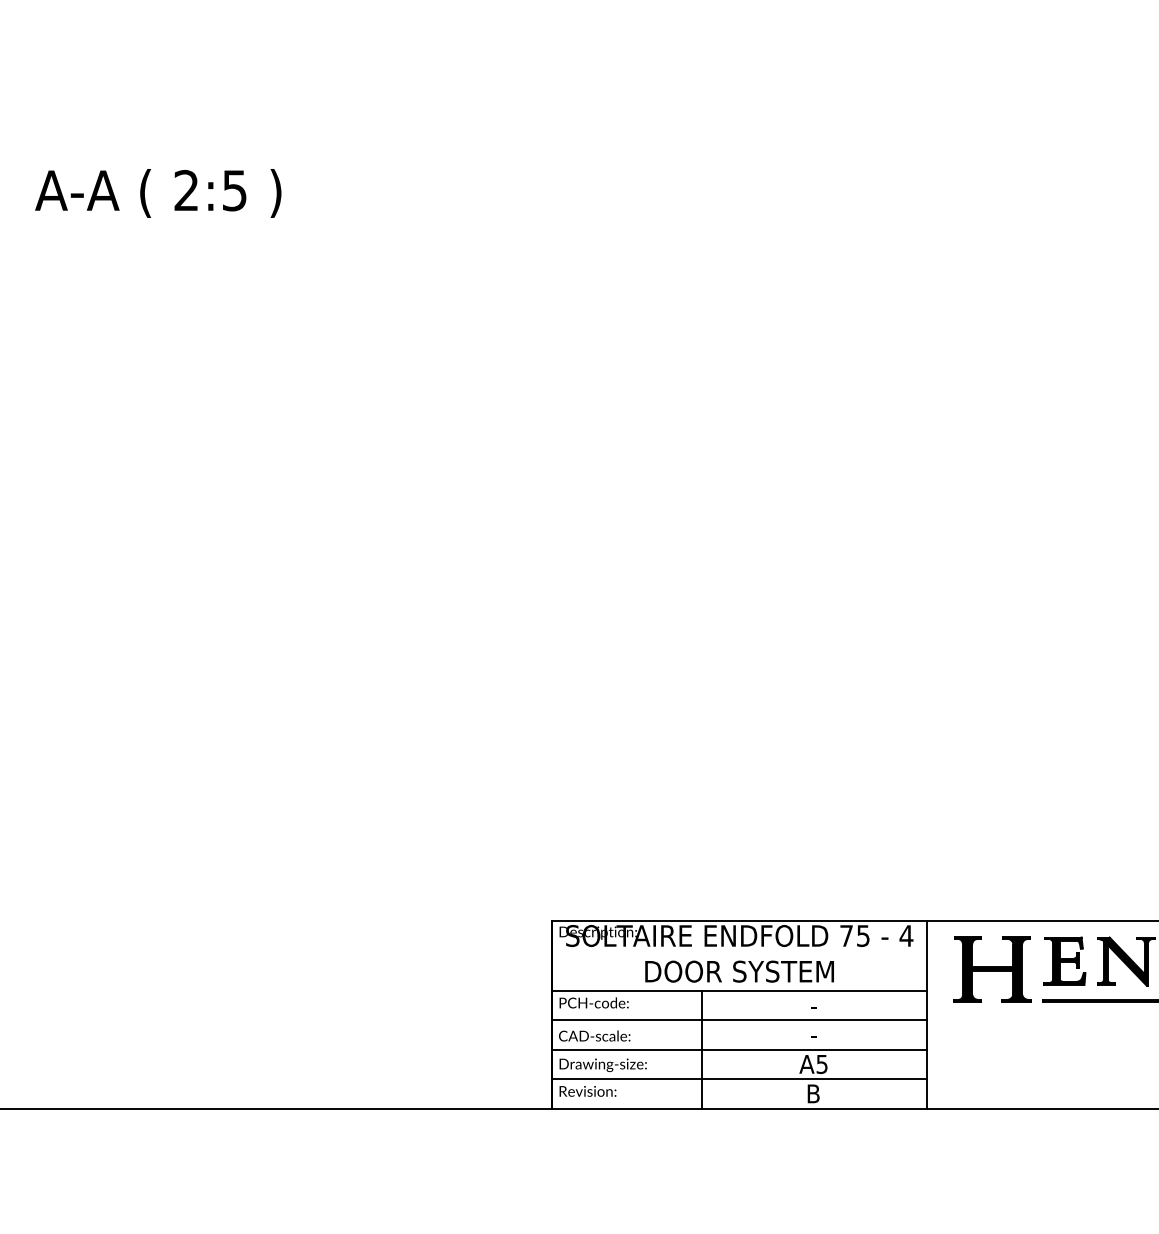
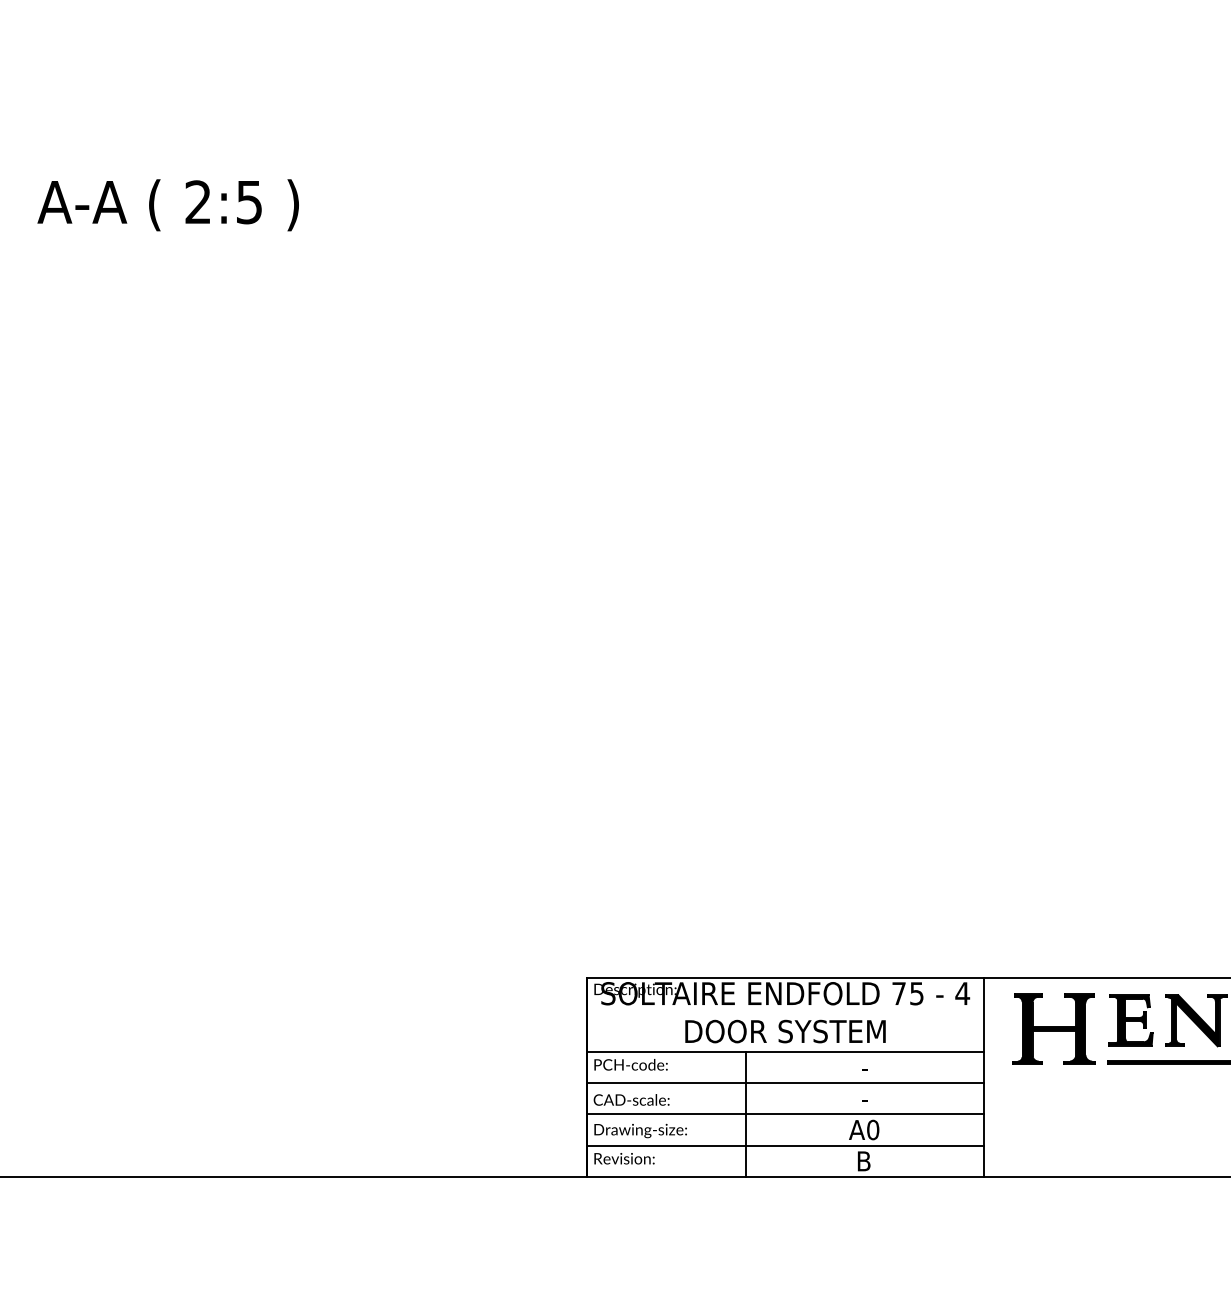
text: (822, 1063) -> (873, 1129), A5 -> A0

